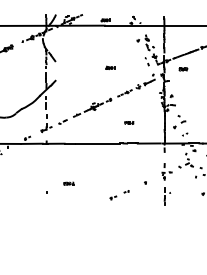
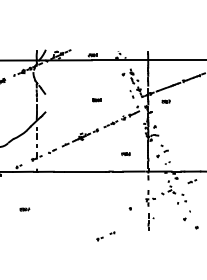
part: (128, 123) -> (125, 154), moved
part: (68, 183) -> (24, 209), moved
part: (119, 195) -> (105, 236), moved

